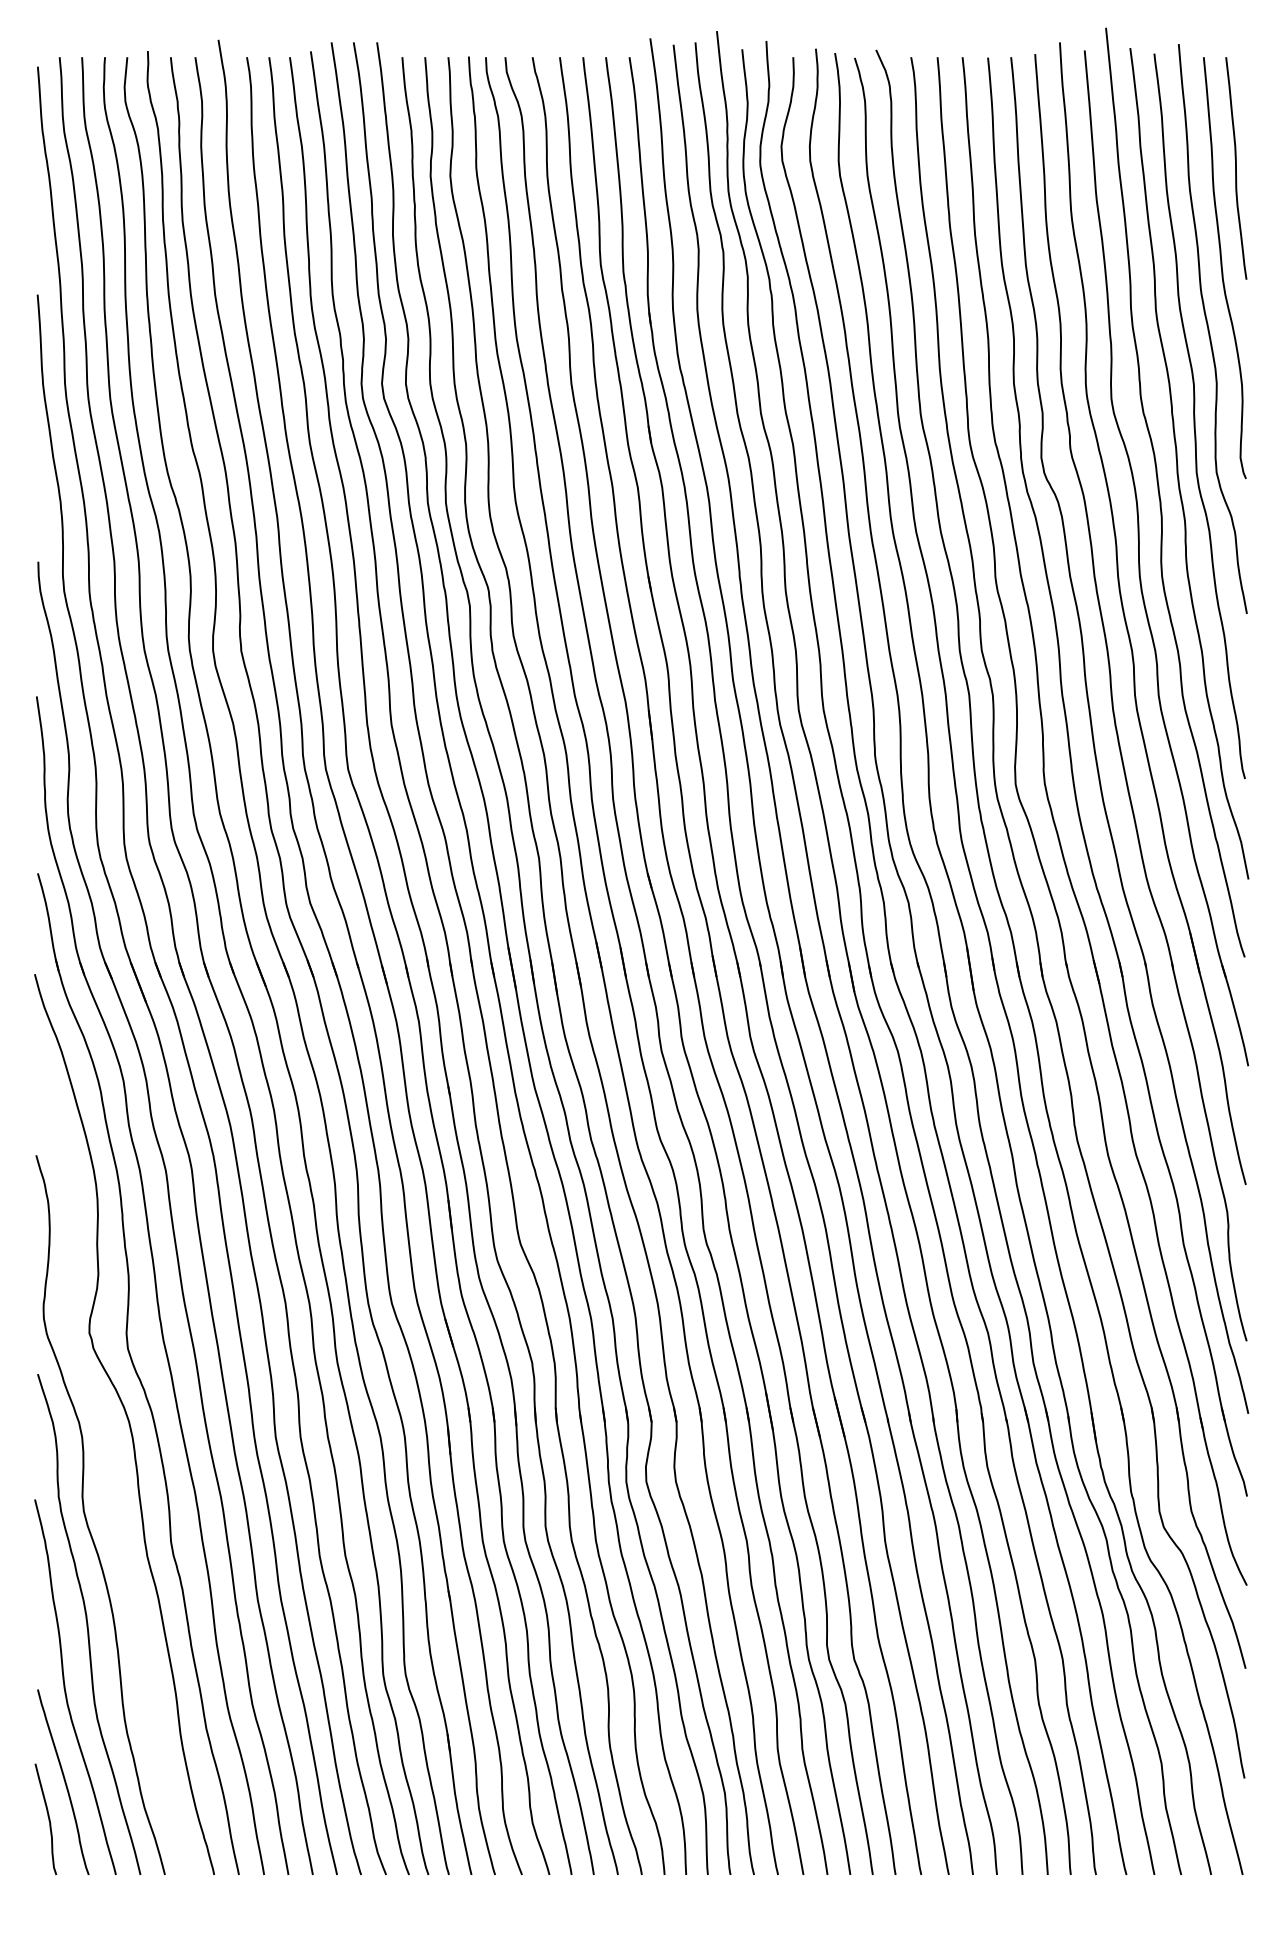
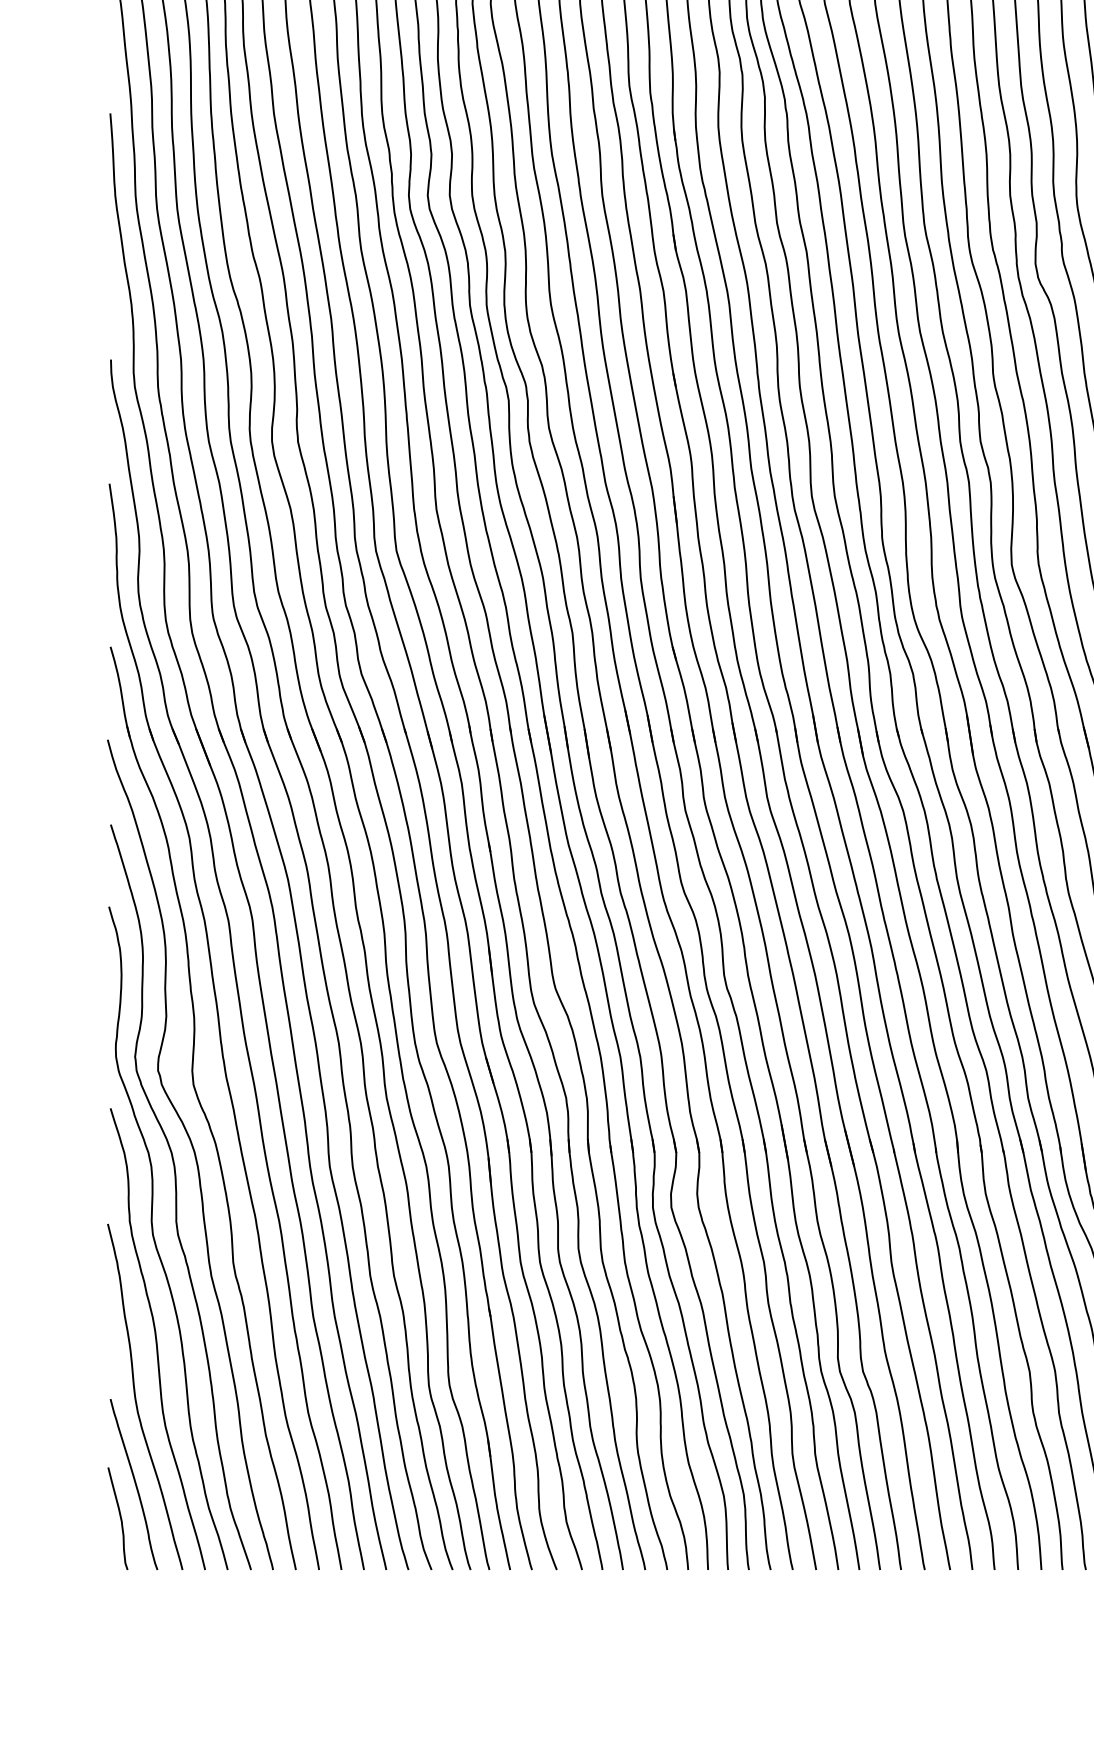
curve: (110, 1467) -> (177, 1194), added

